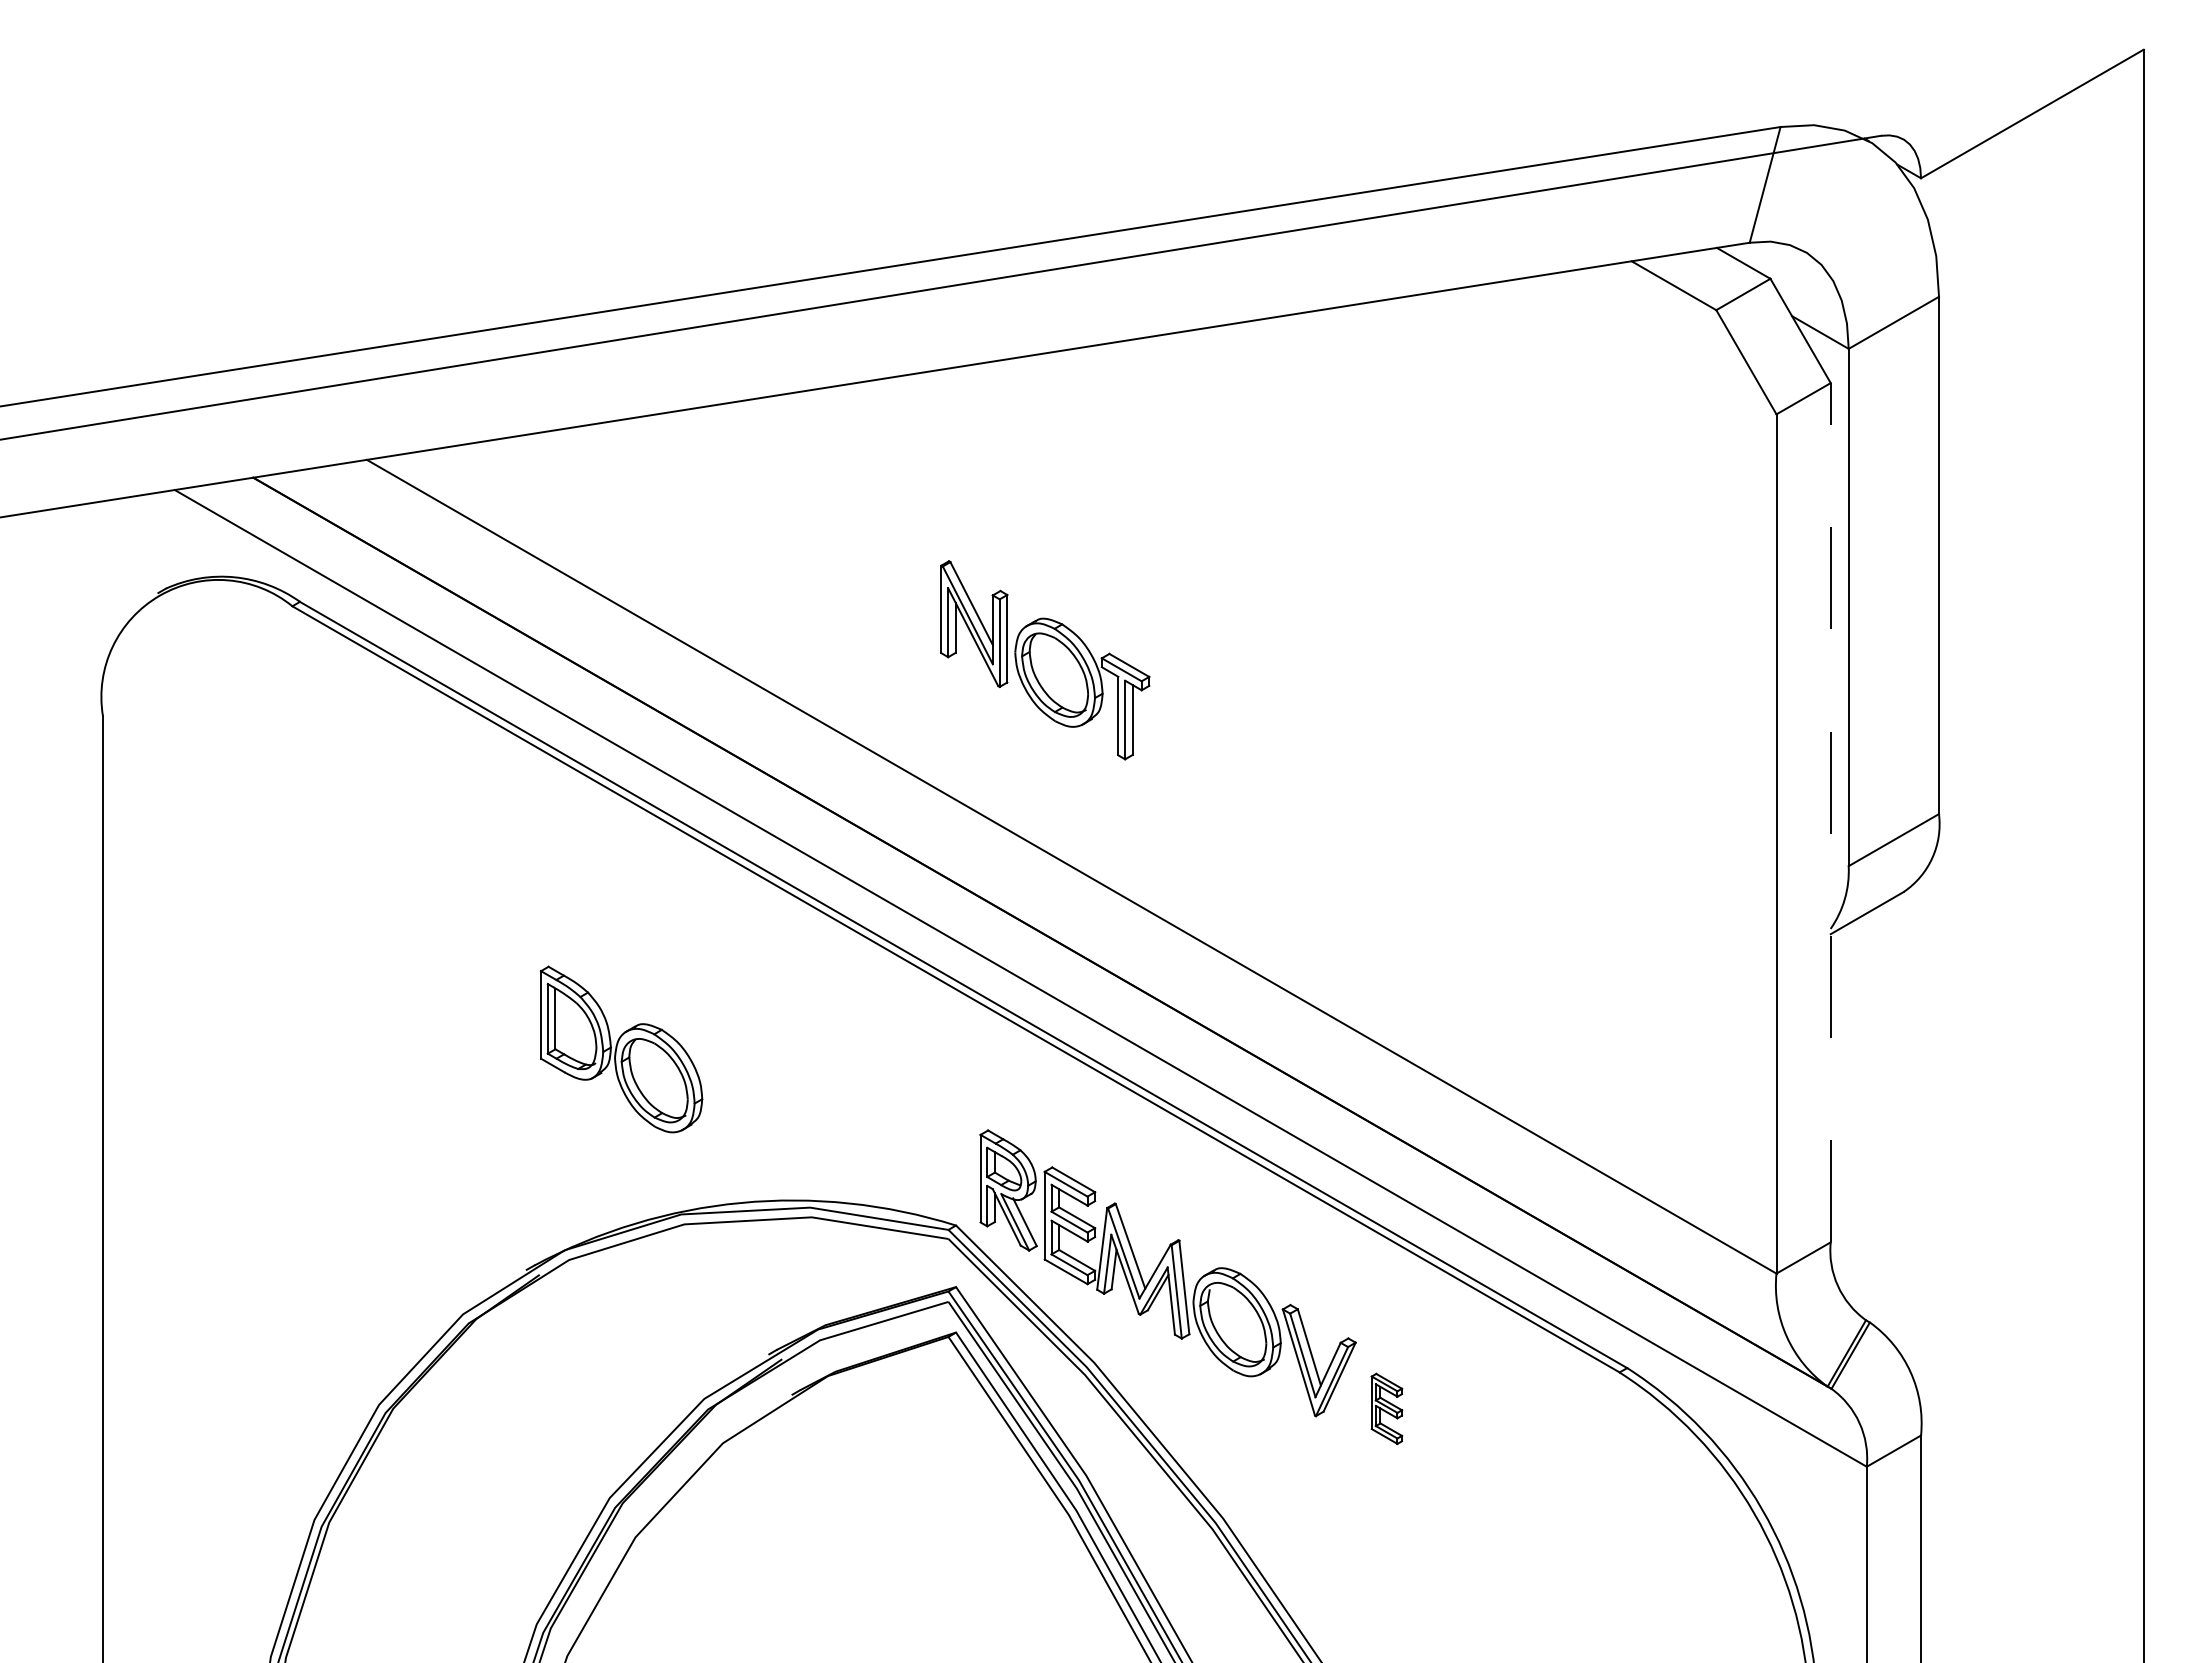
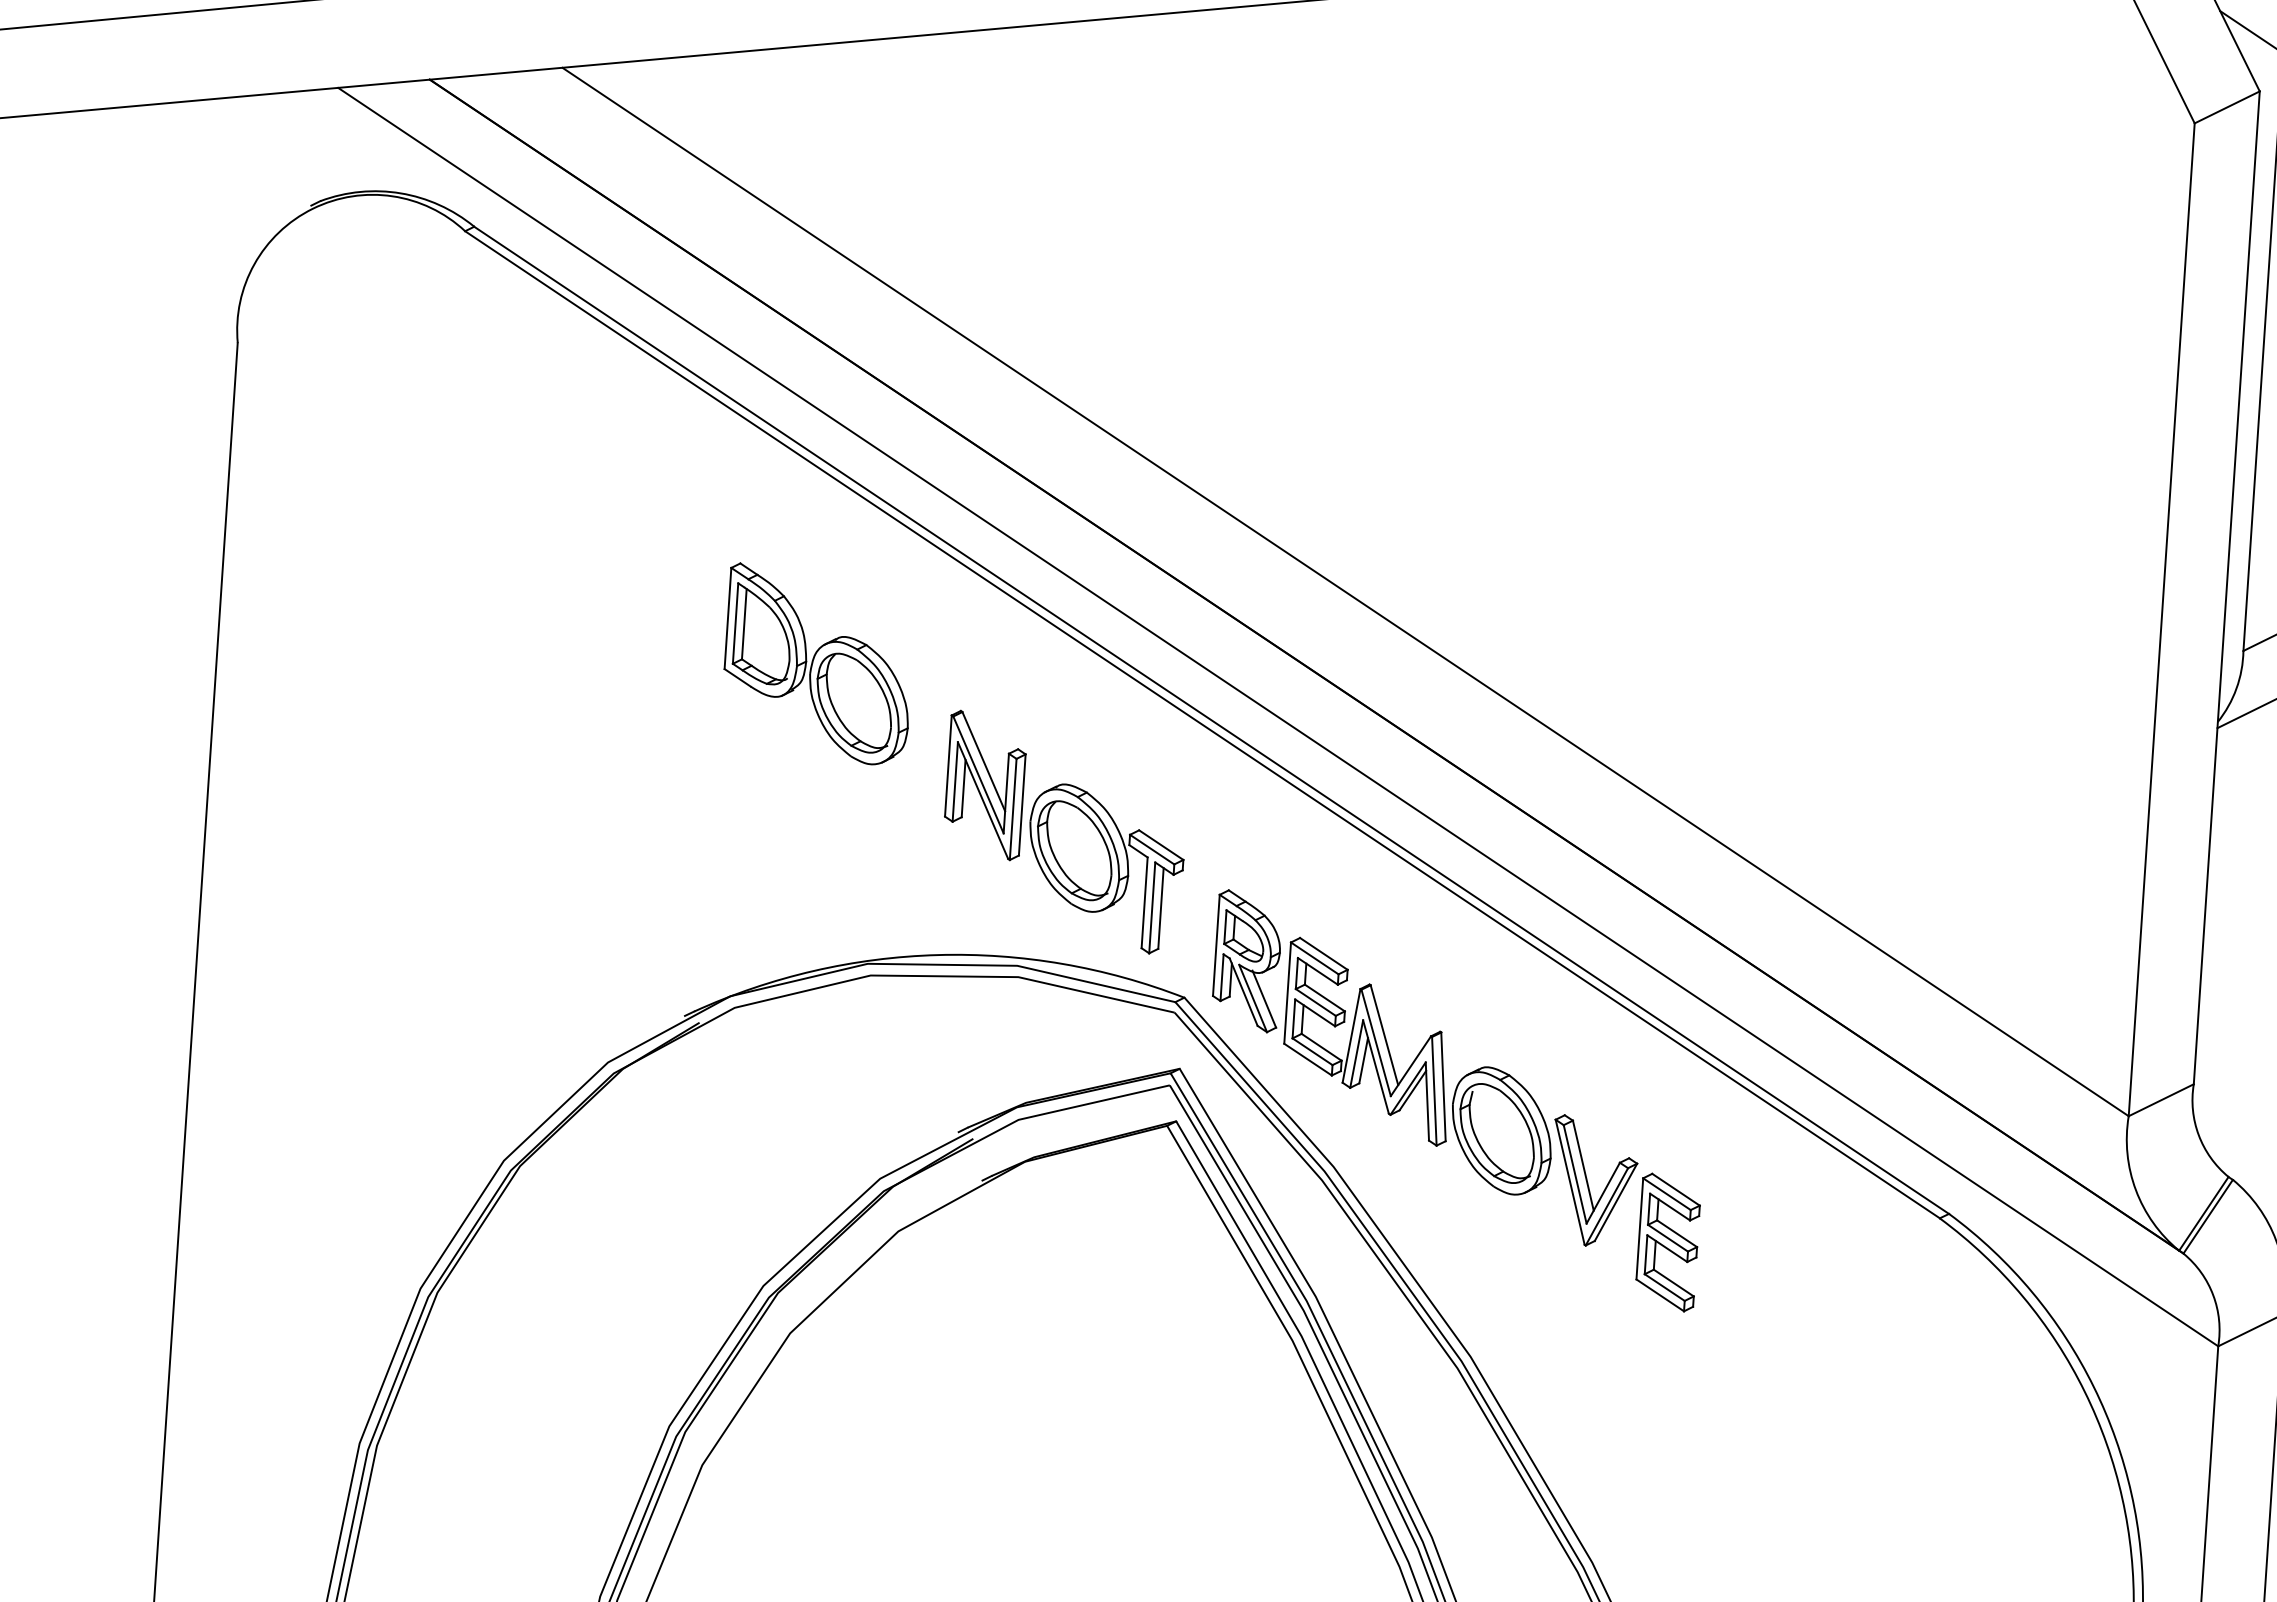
part: (1045, 660) -> (1064, 833), moved
line: (1830, 812) -> (2226, 587), dashed -> solid
part: (621, 1049) -> (818, 664), moved
part: (1386, 1408) -> (1667, 1242), size x1.67

